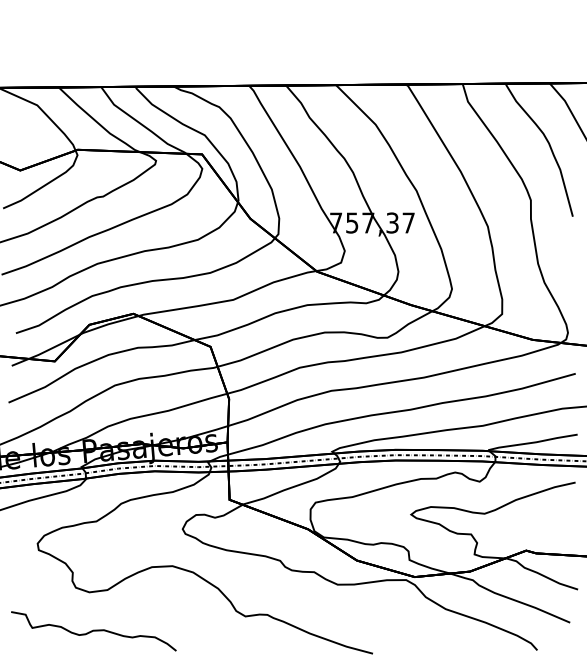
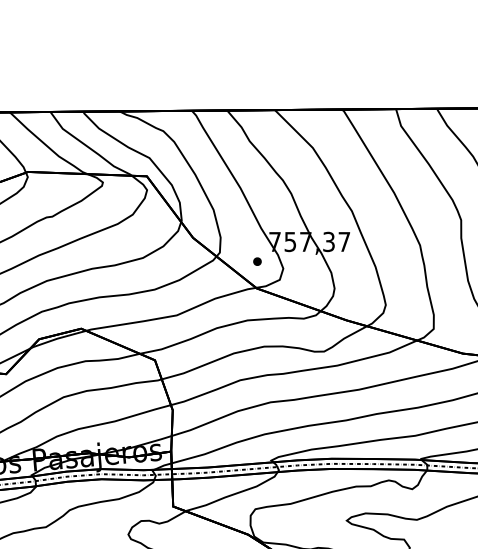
part: (317, 243) -> (257, 261), added

